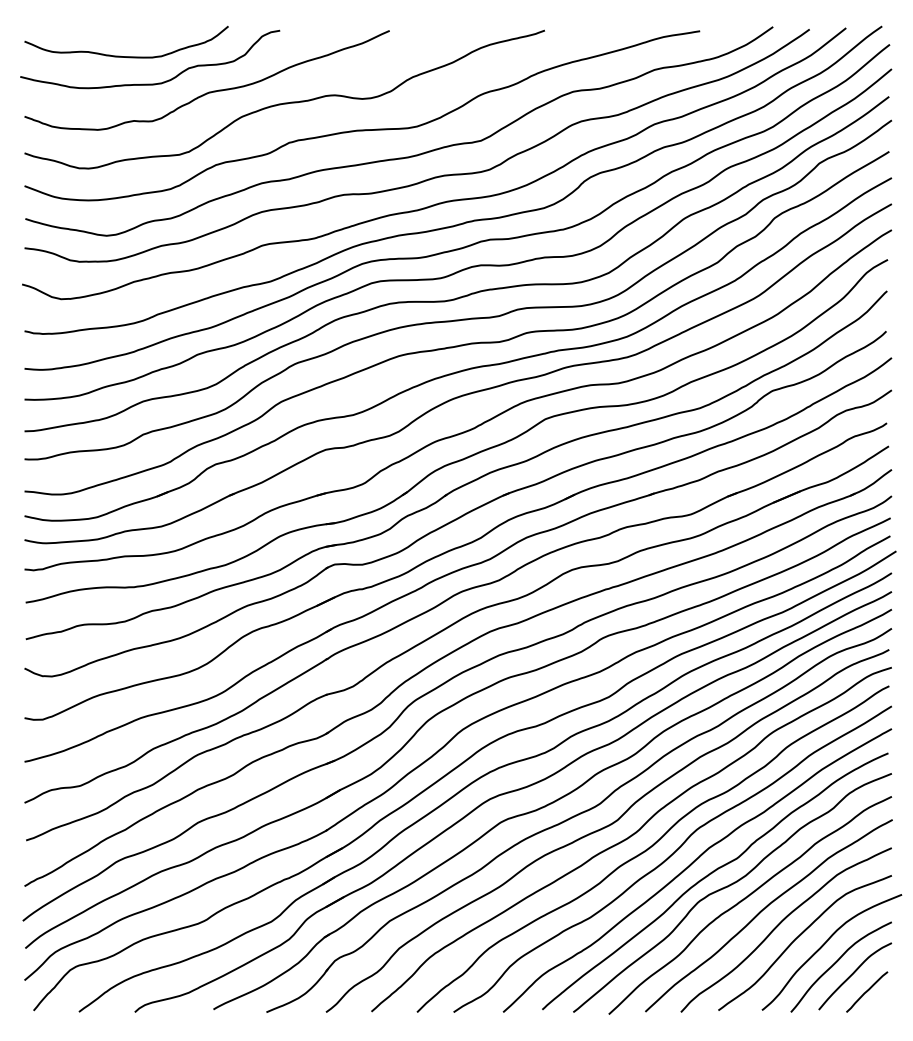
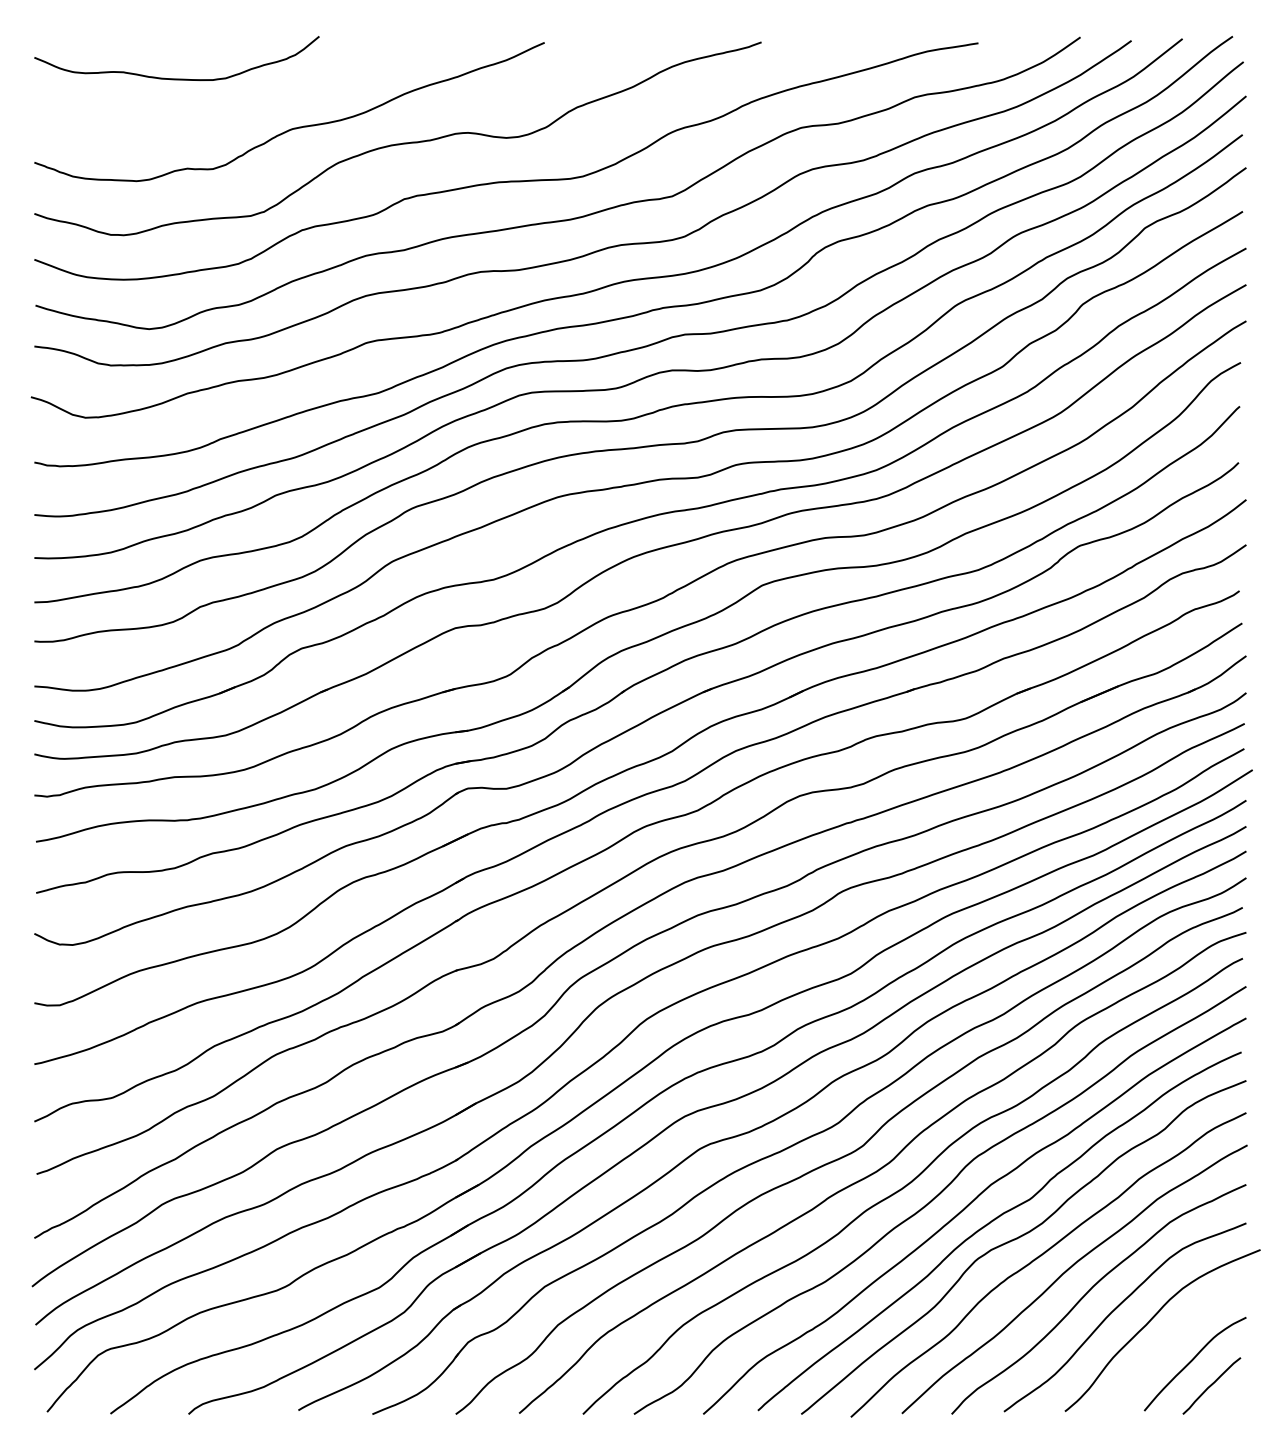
curve: (152, 83) -> (213, 116), removed
curve: (836, 962) -> (1169, 1344), removed

